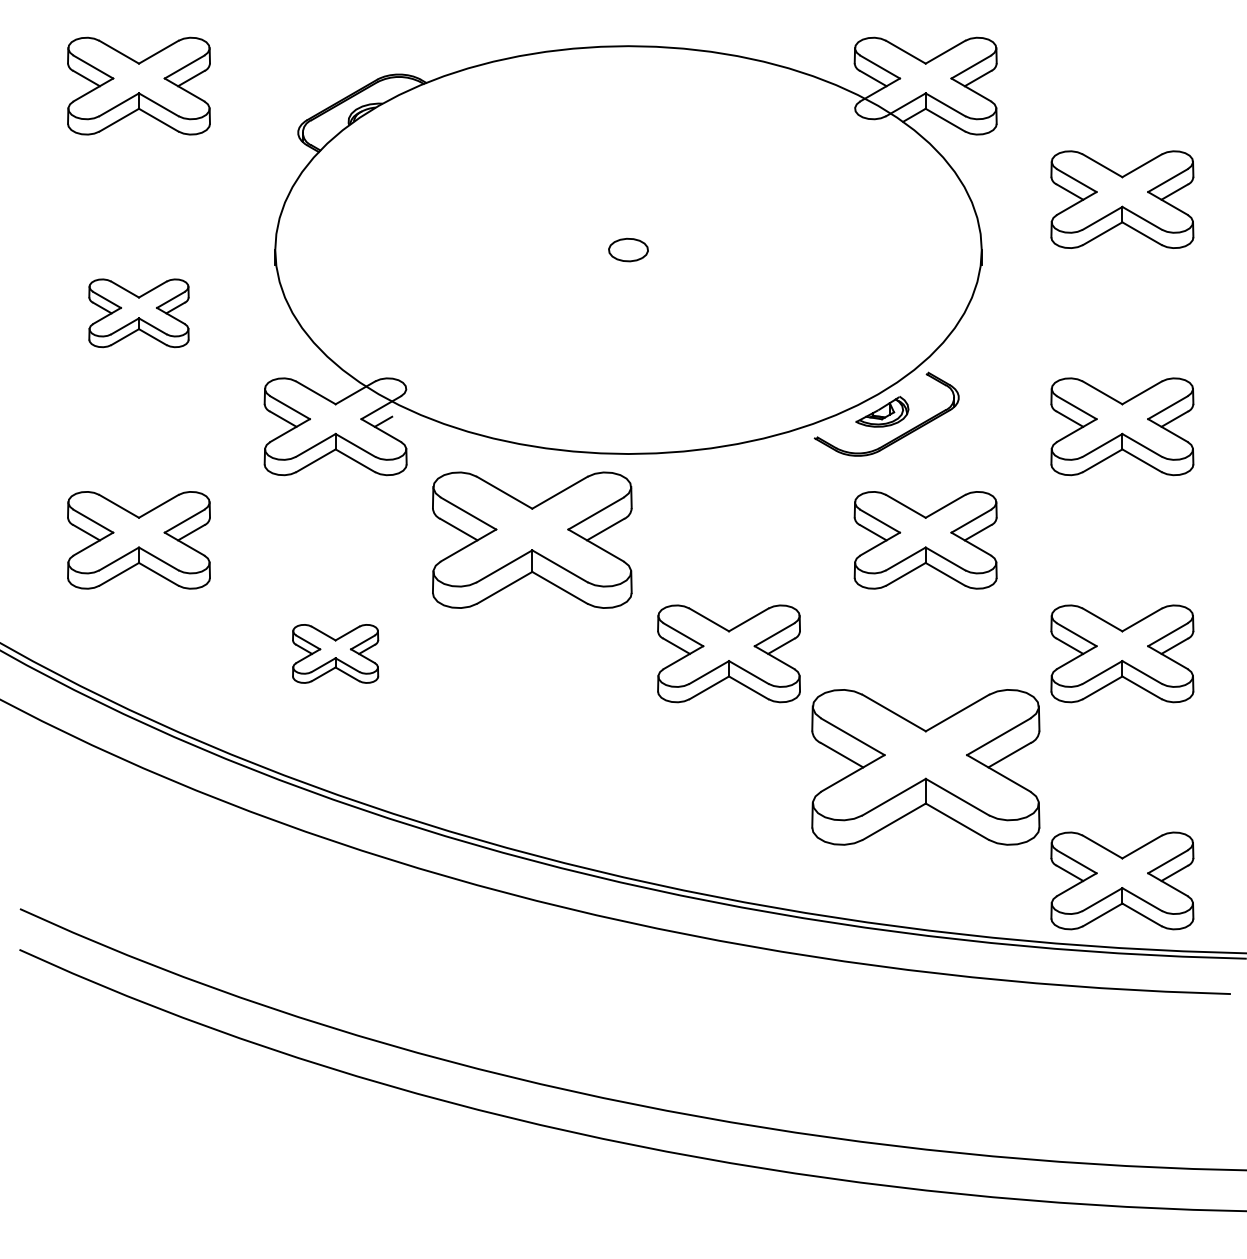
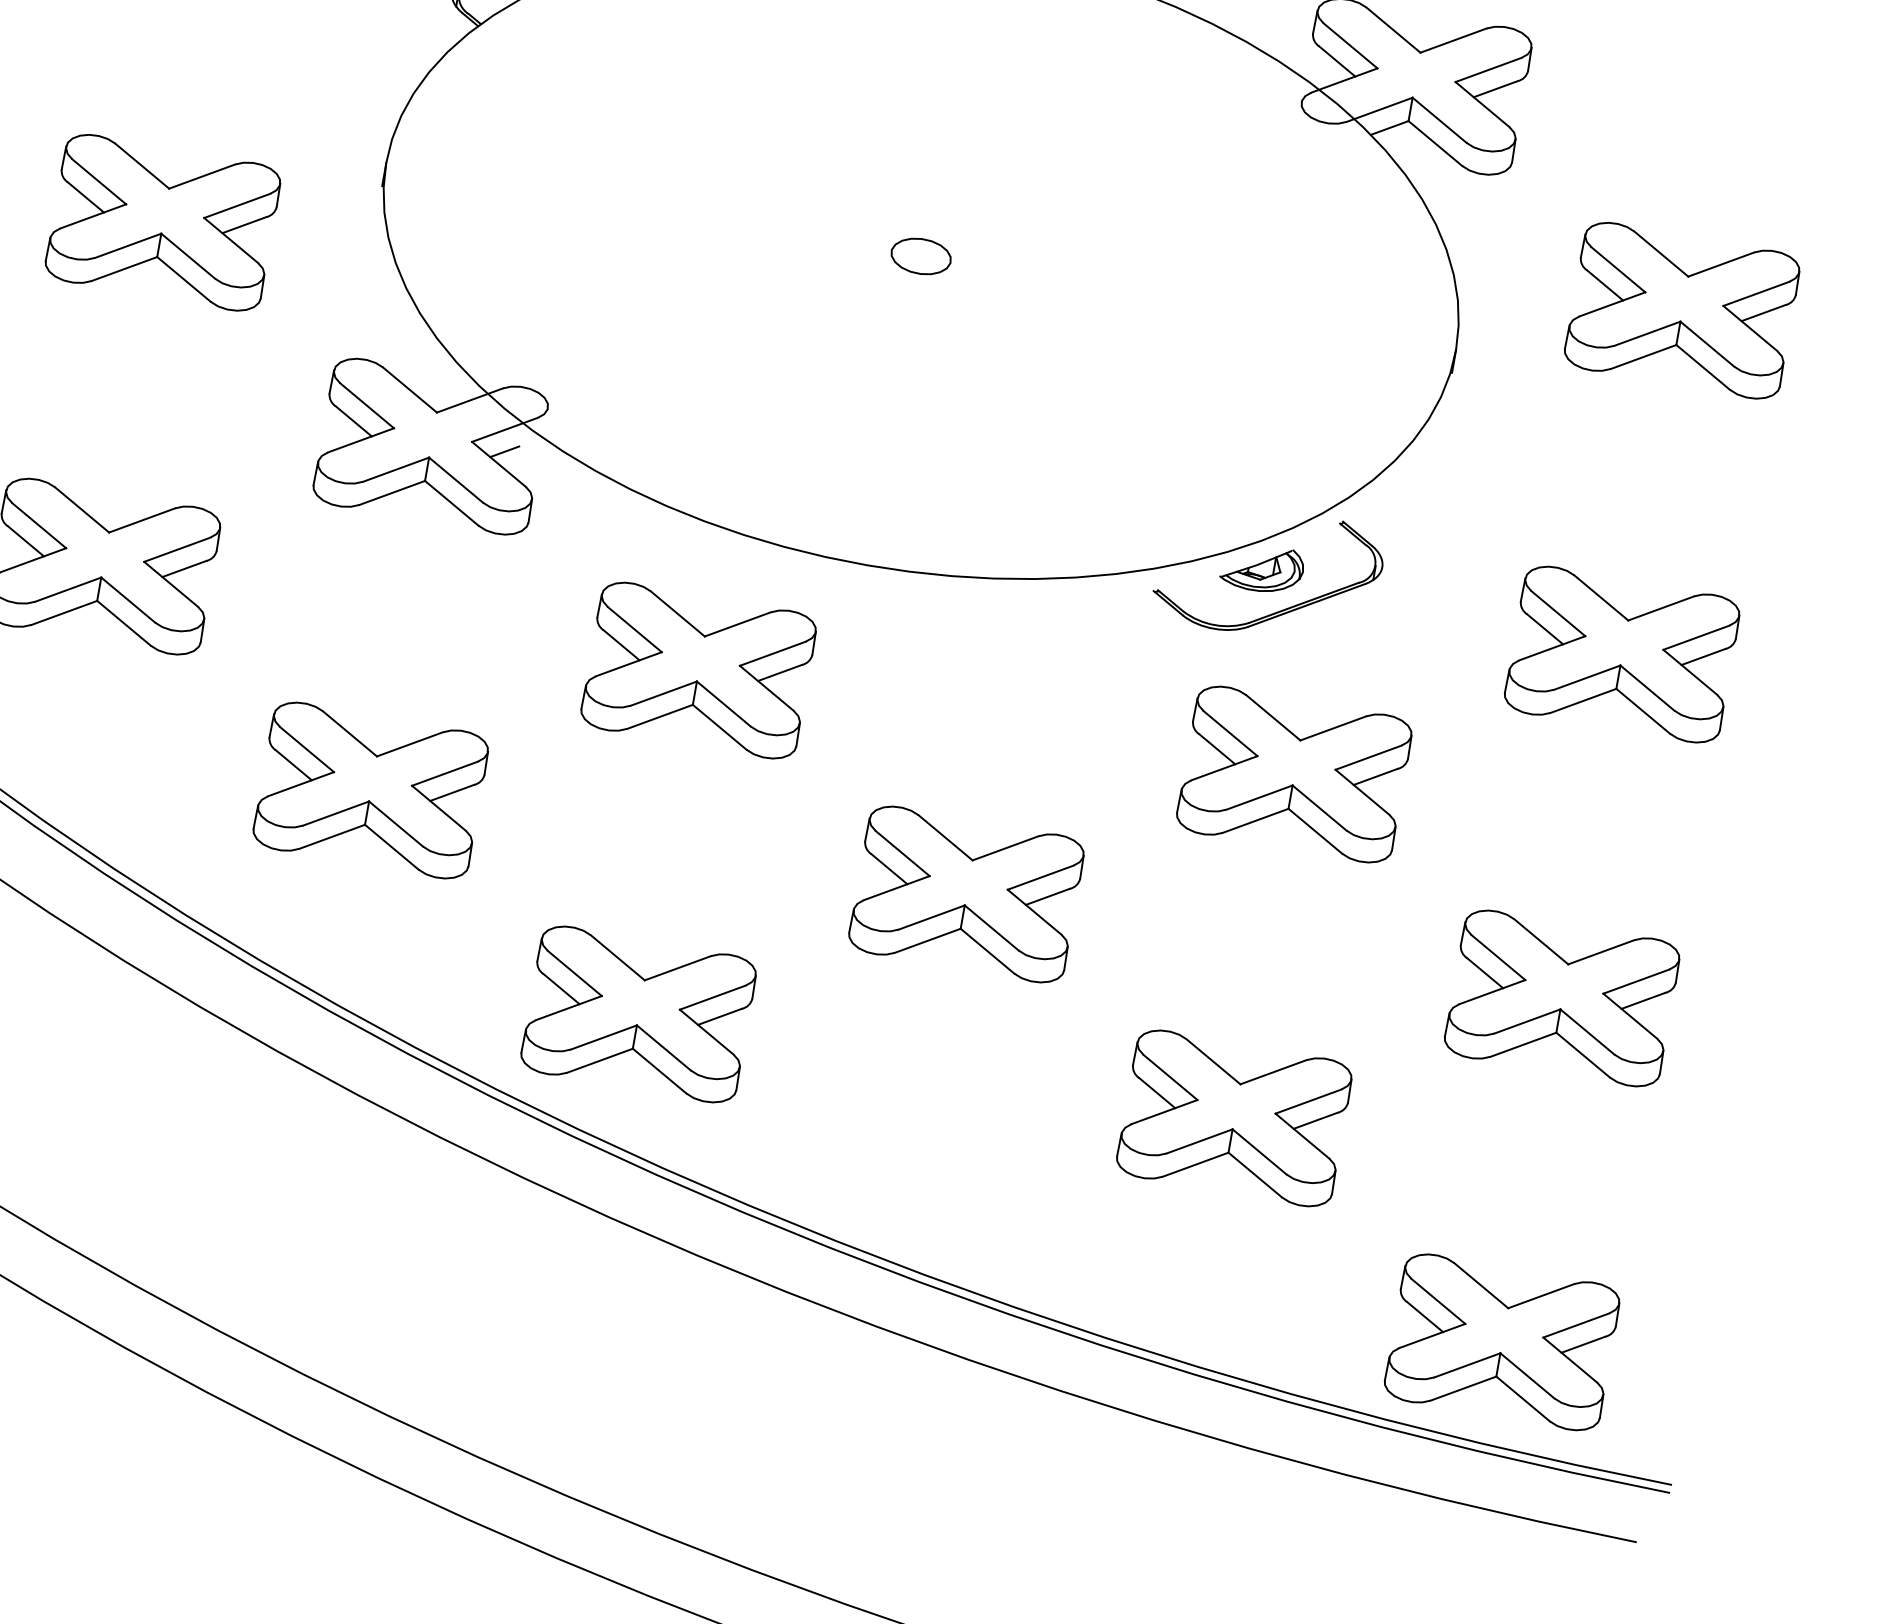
part: (138, 313) -> (162, 223), size x1.43
part: (532, 540) -> (699, 670), size x0.71
part: (335, 653) -> (370, 789), size x1.67
part: (532, 767) -> (639, 1014), added
part: (925, 767) -> (1234, 1118), size x0.62

